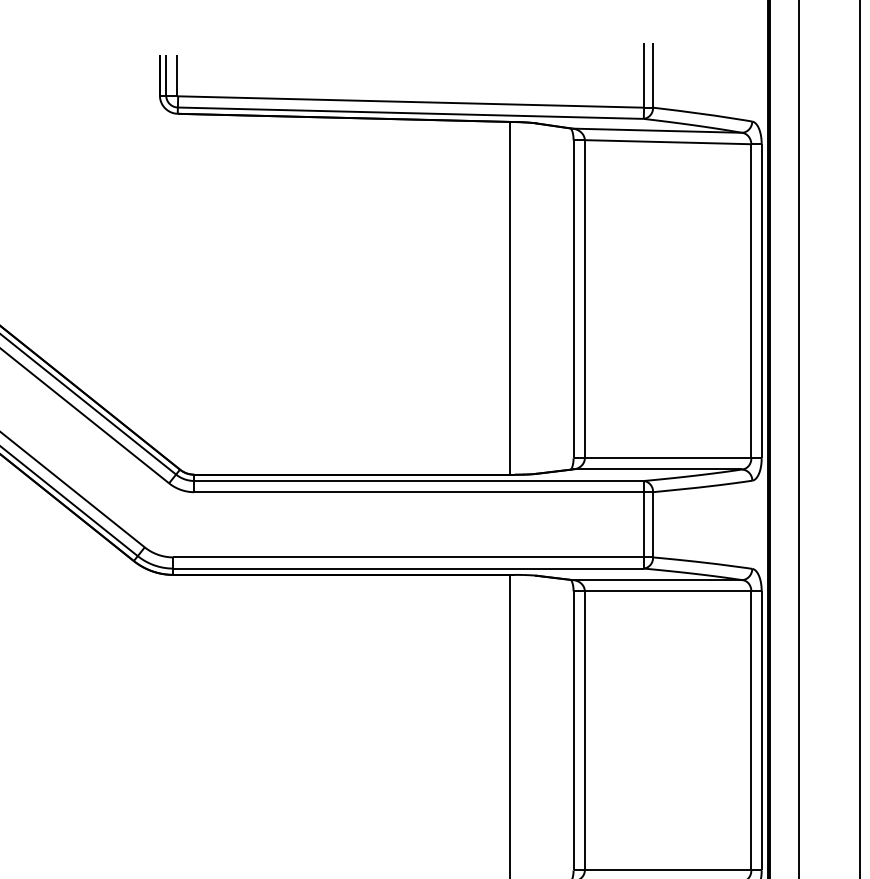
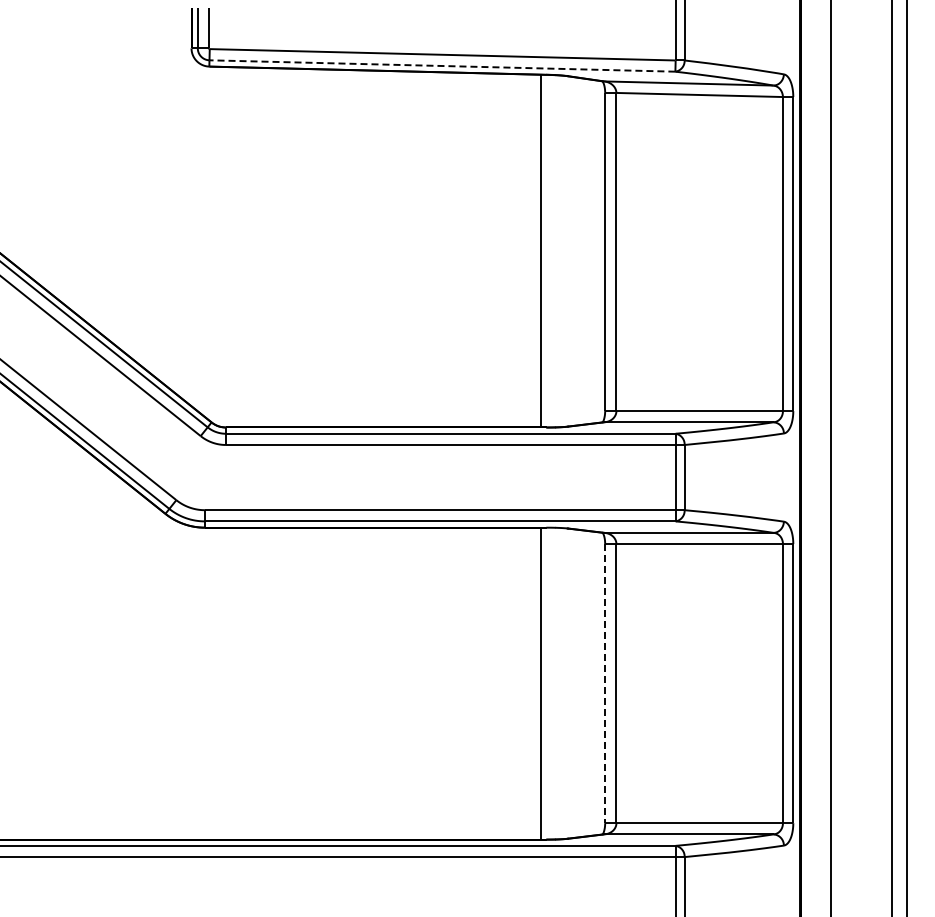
line: (409, 113) -> (441, 66), solid -> dashed
line: (573, 730) -> (605, 683), solid -> dashed

